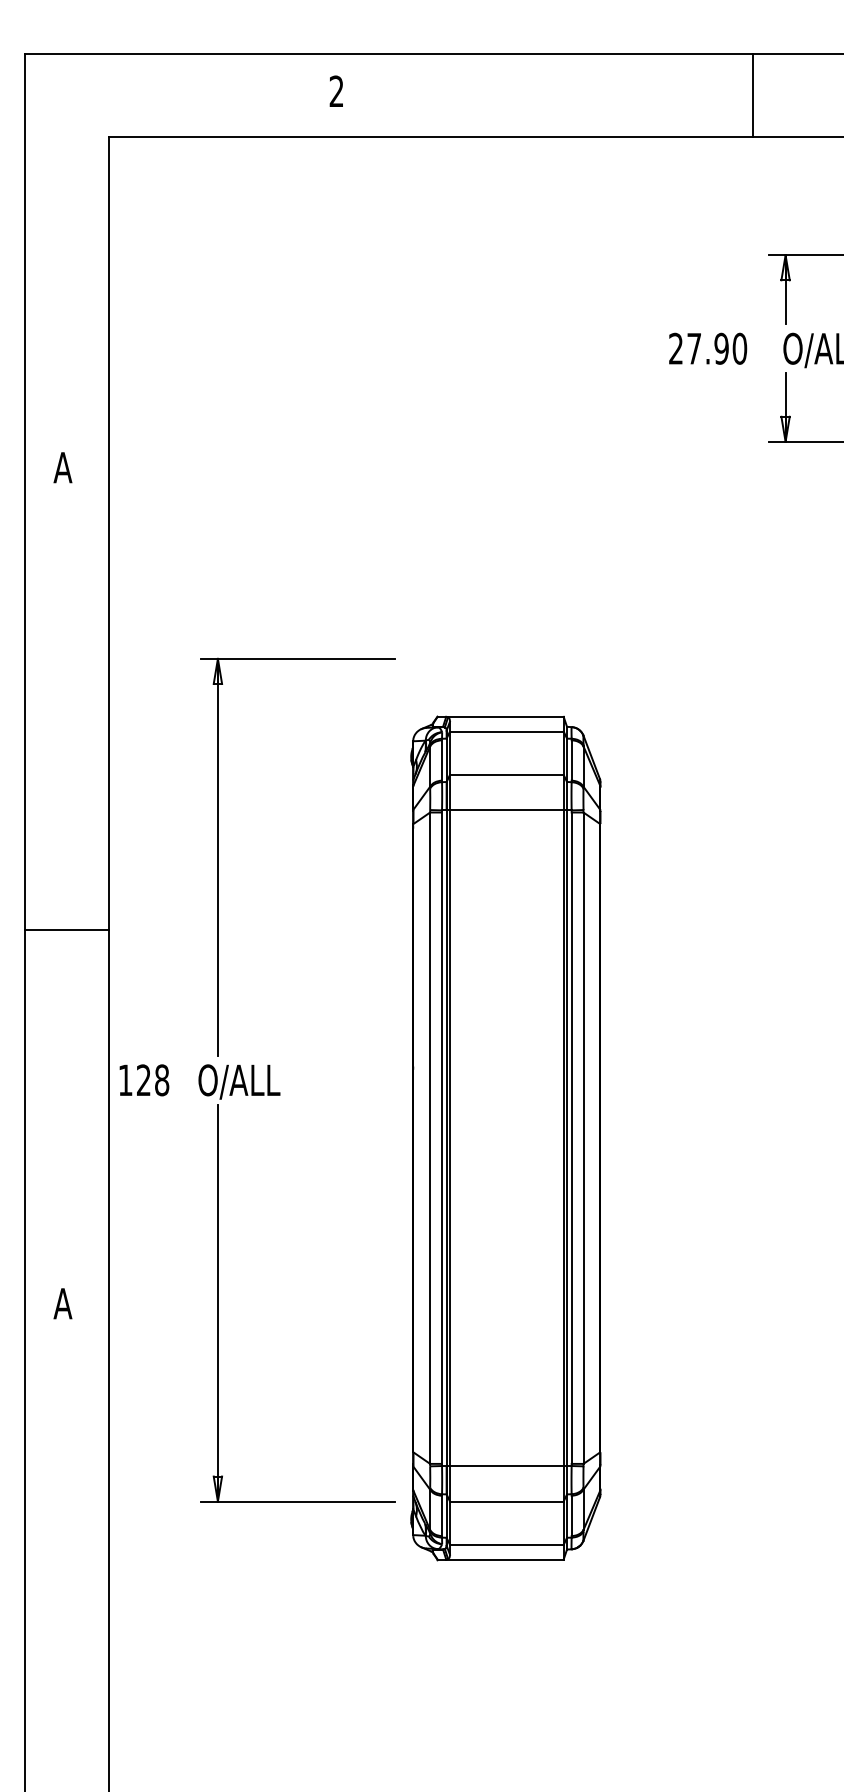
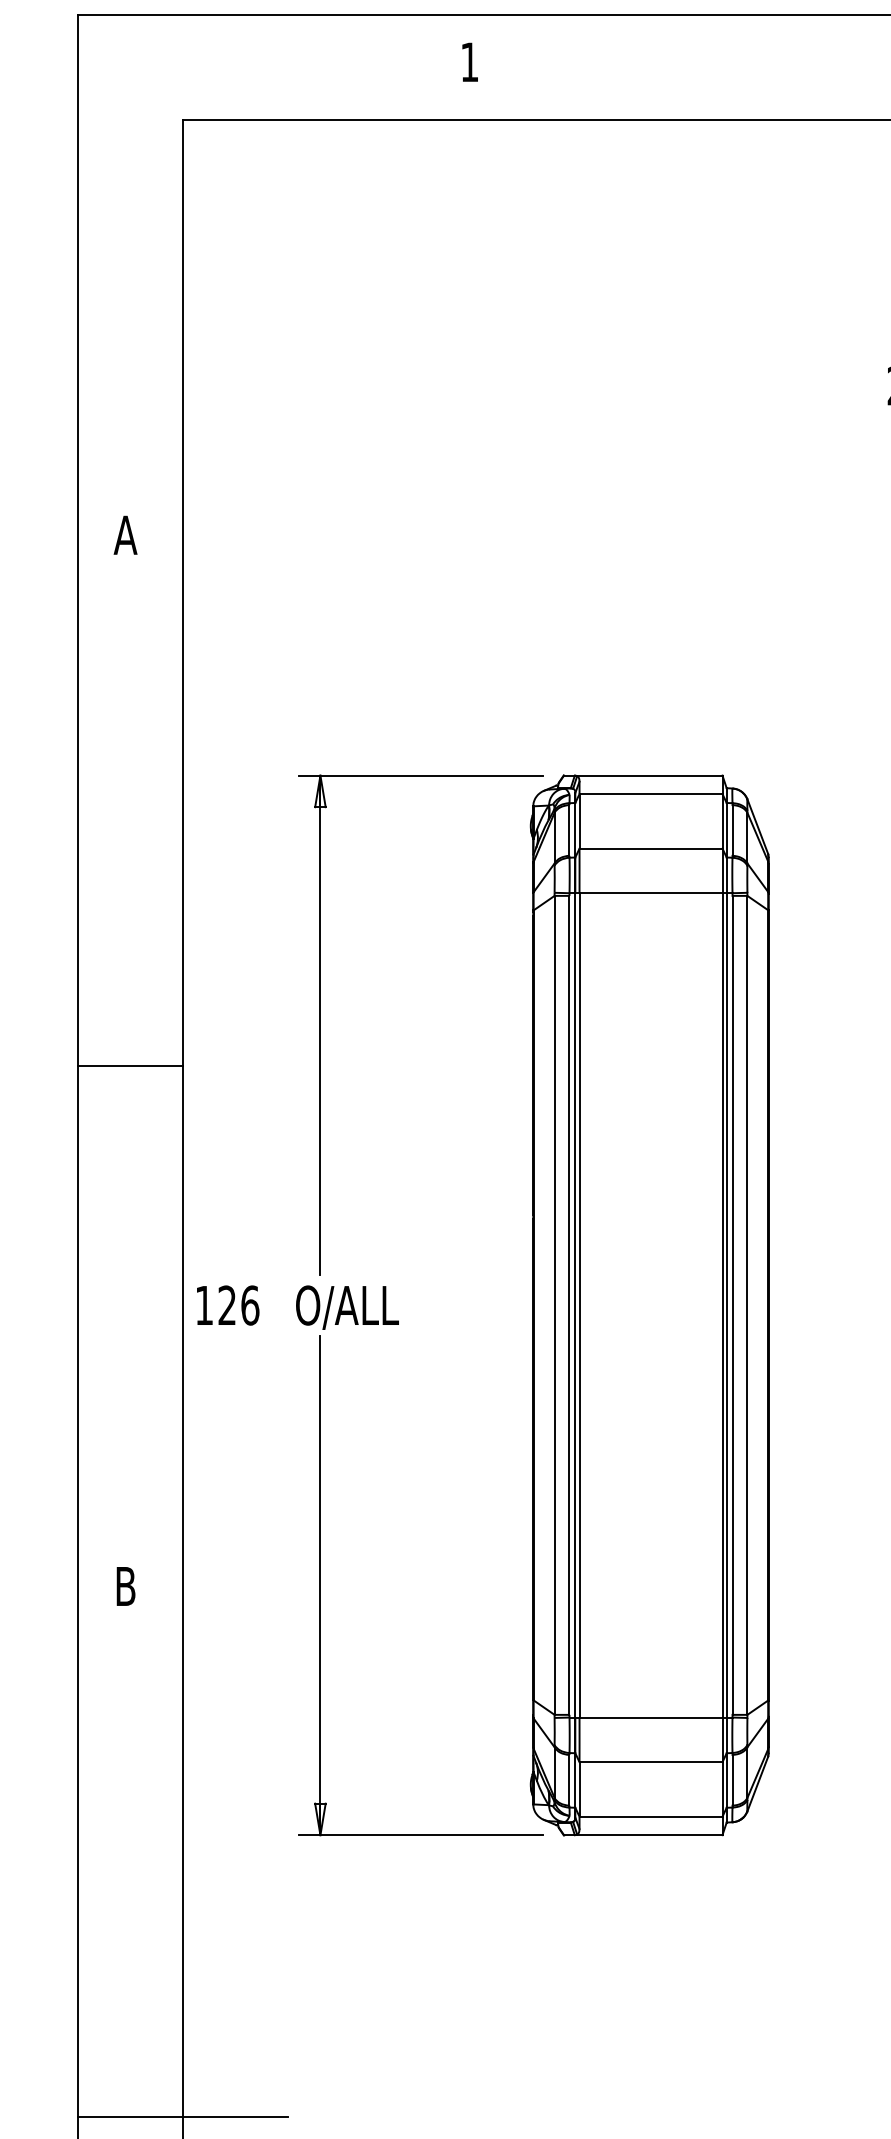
text: (336, 90) -> (469, 61), 2 -> 1
line: (66, 929) -> (130, 1065), moved
text: (162, 1080) -> (250, 1305), 128 -> 126
part: (505, 1138) -> (649, 1305), moved
text: (62, 1303) -> (125, 1586), A -> B
line: (108, 1725) -> (182, 2116), added

